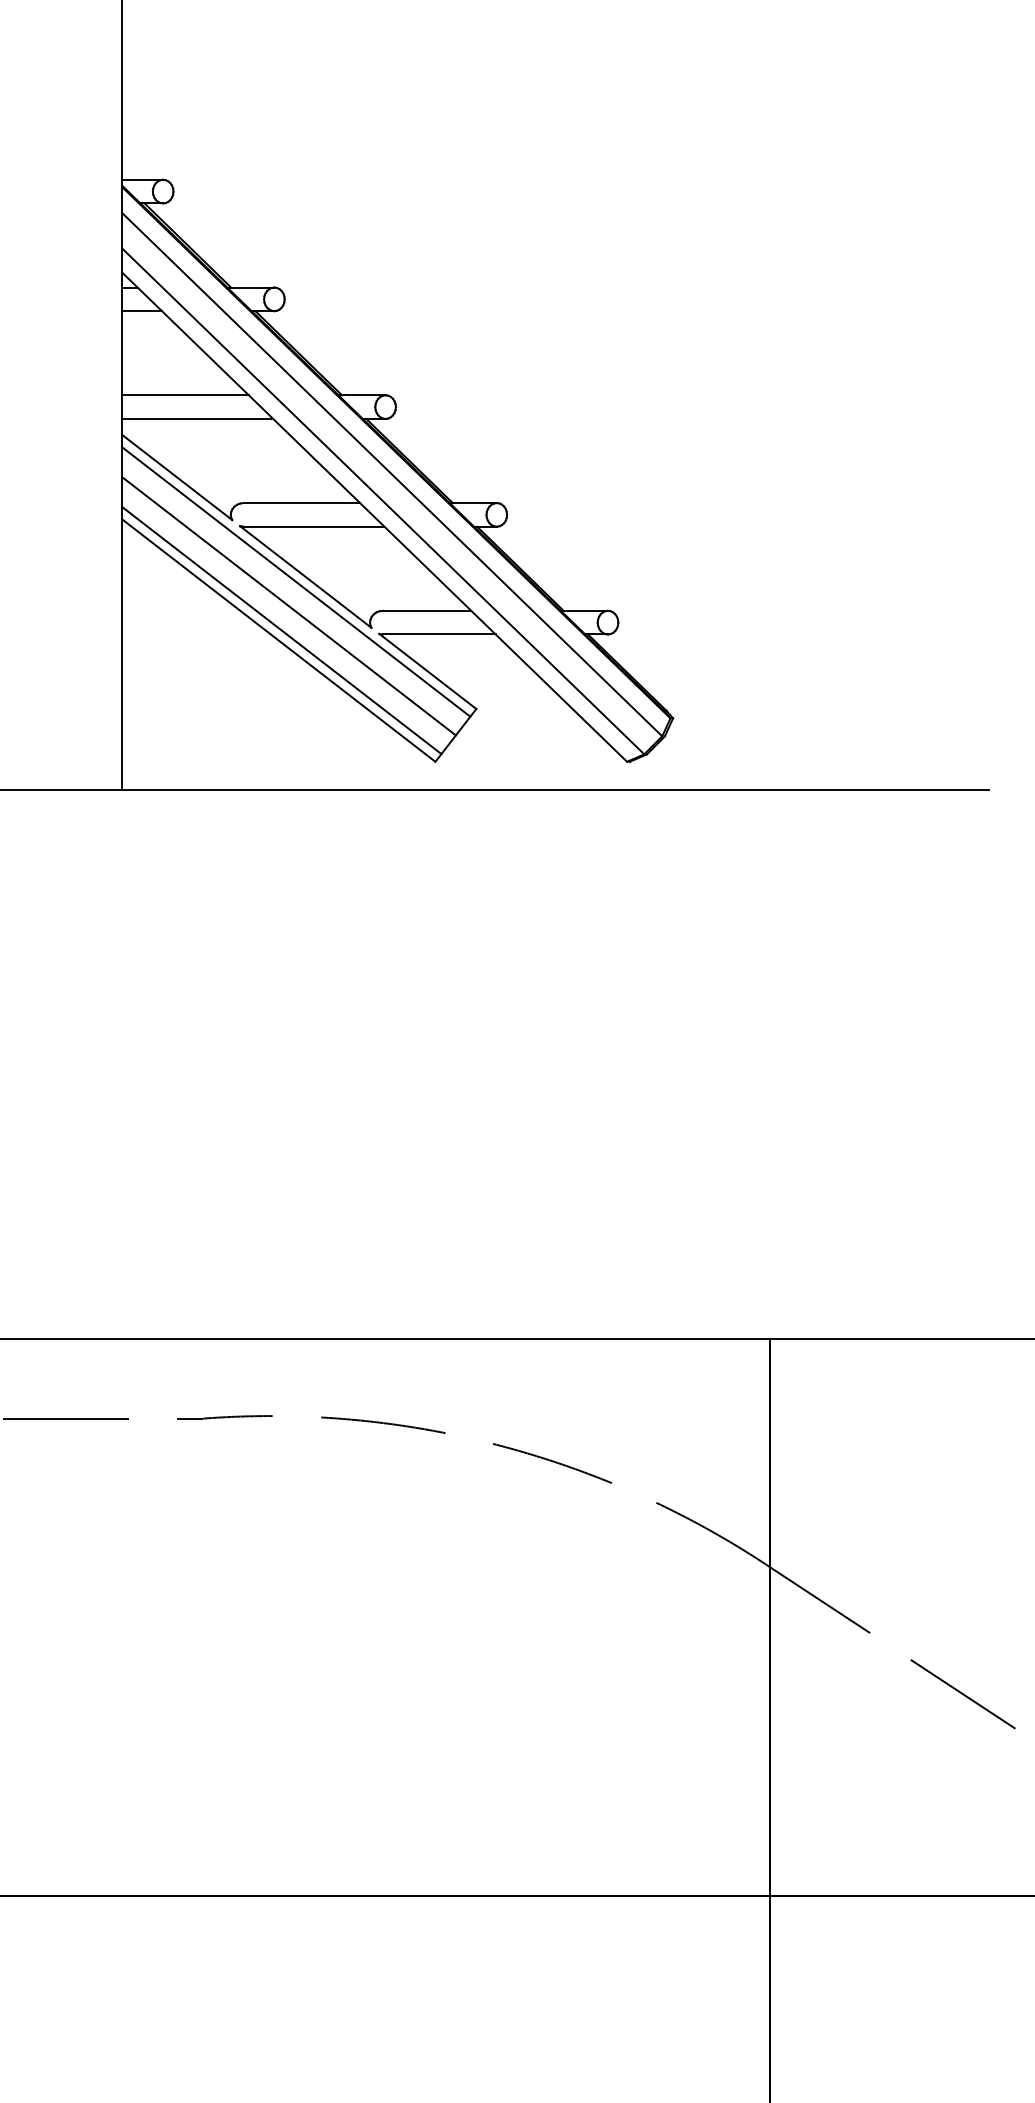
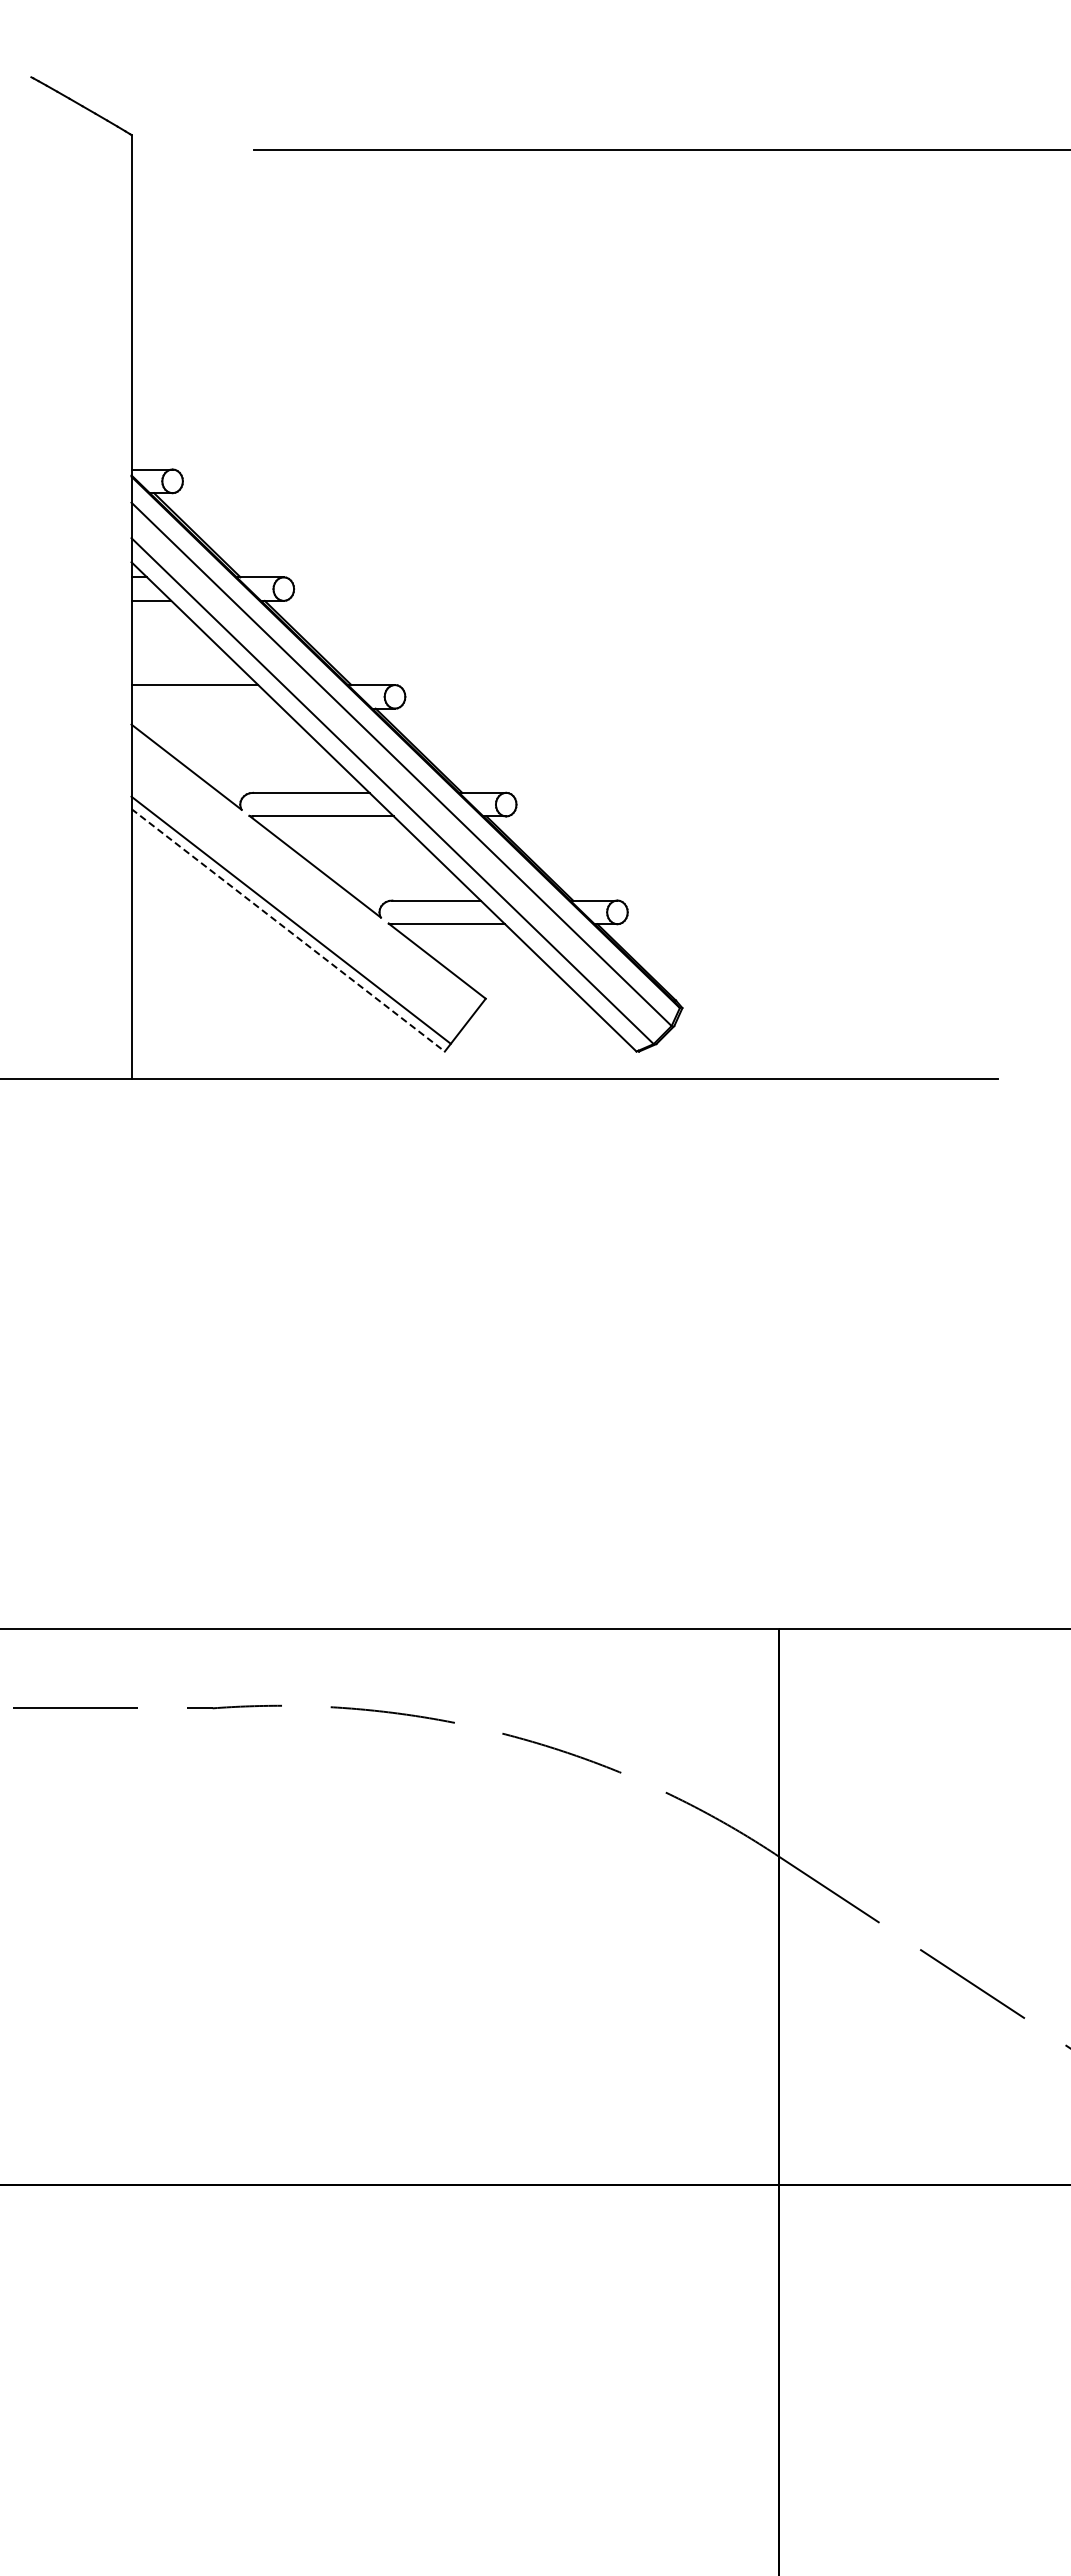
line: (197, 418) -> (206, 708), removed
line: (296, 581) -> (305, 871), removed
line: (289, 605) -> (298, 895), removed
line: (279, 640) -> (288, 930), solid -> dashed

